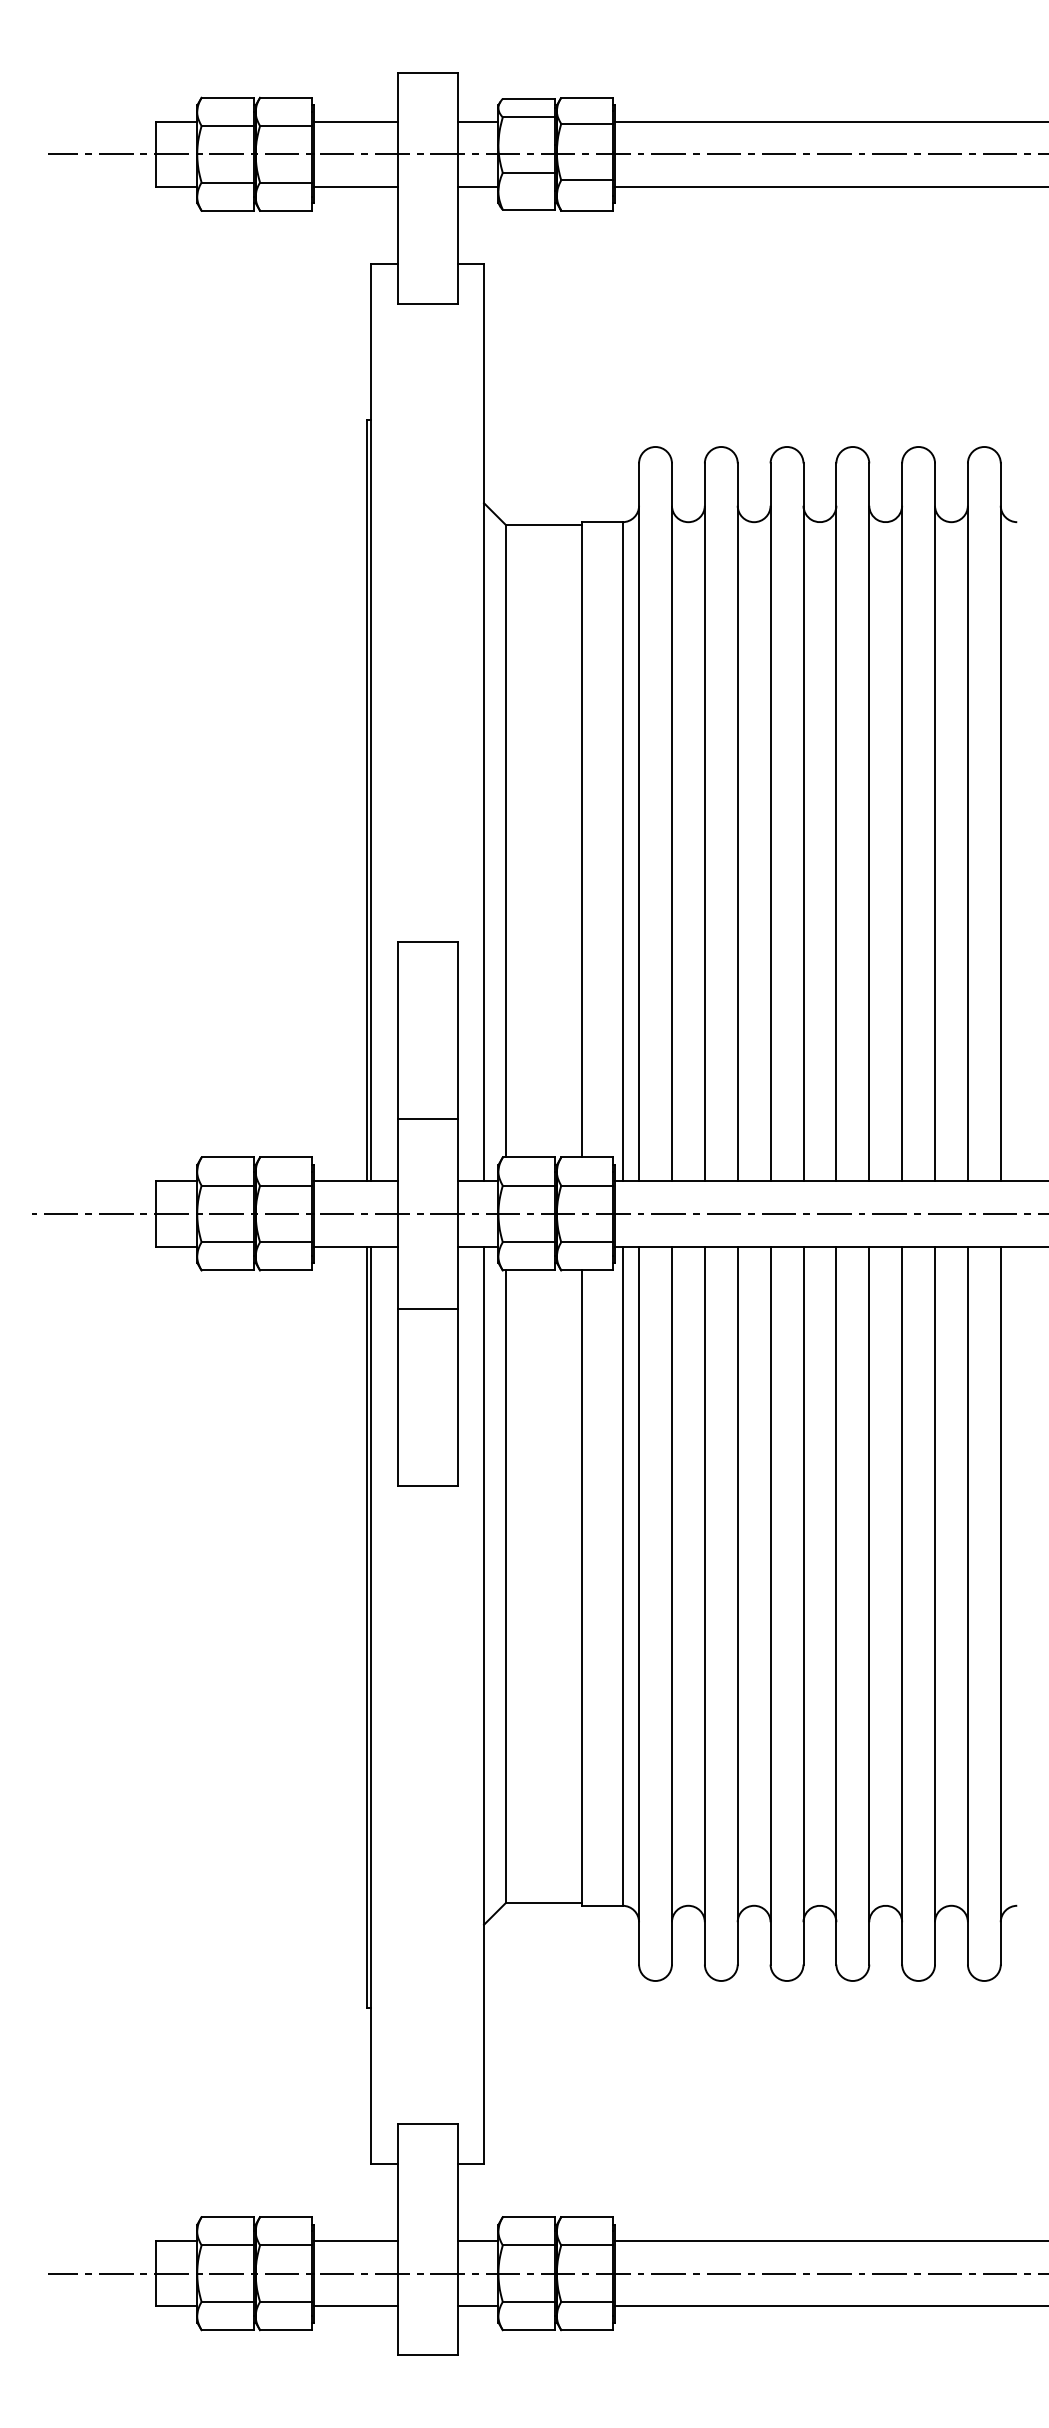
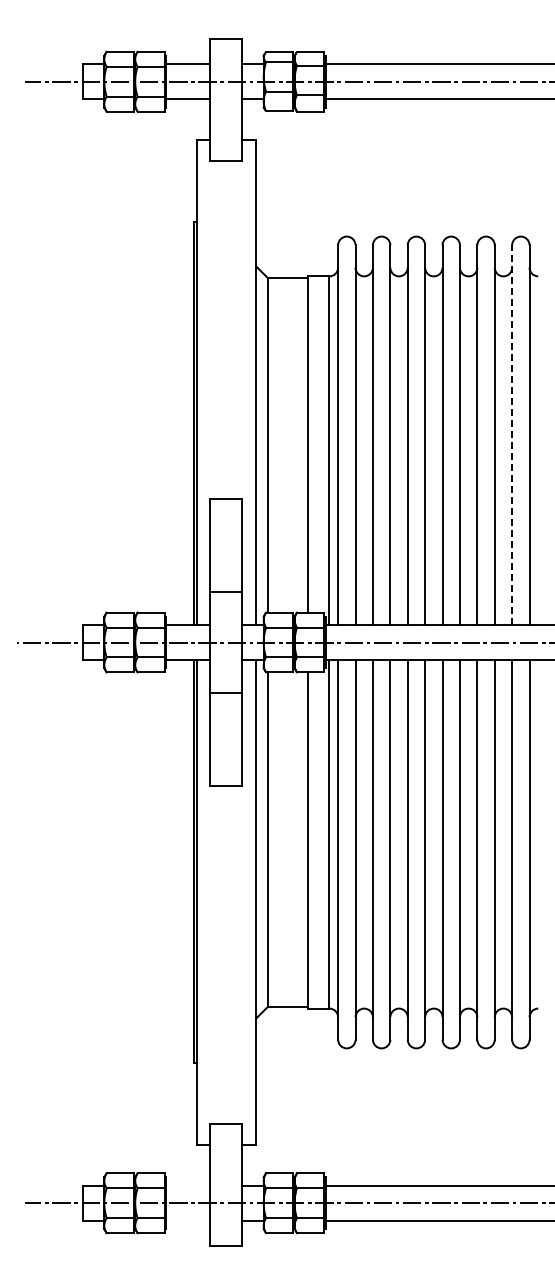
line: (968, 822) -> (512, 435), solid -> dashed
line: (356, 2241) -> (188, 1186), removed
line: (356, 2306) -> (188, 1220), removed

